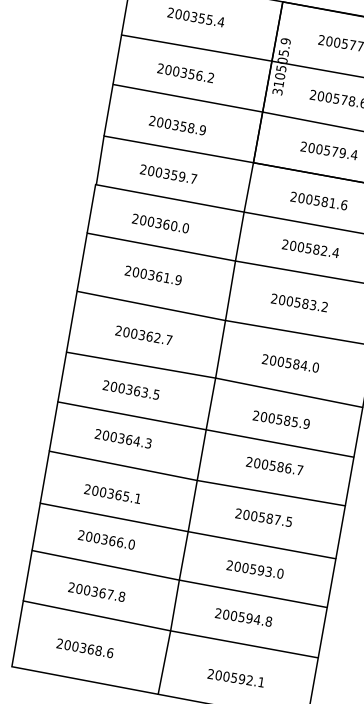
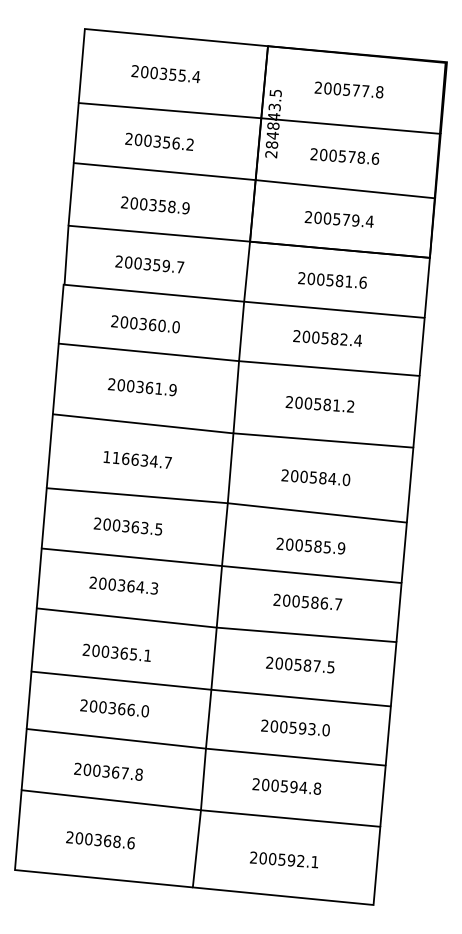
text: (281, 66) -> (273, 123), 310505.9 -> 284843.5
text: (313, 305) -> (336, 405), 200583.2 -> 200581.2
text: (138, 333) -> (130, 458), 200362.7 -> 116634.7

